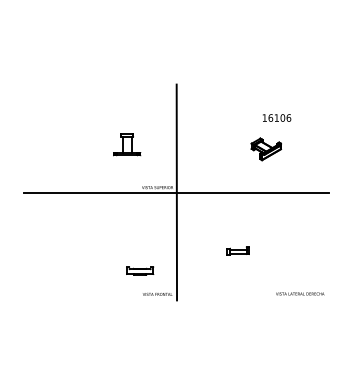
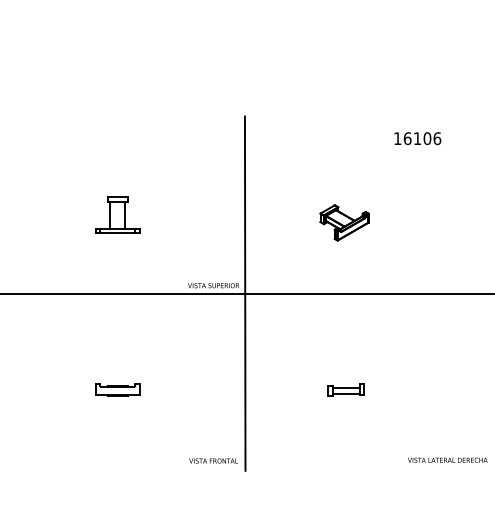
text: (277, 117) -> (418, 137), moved
part: (127, 144) -> (118, 214), moved
part: (265, 149) -> (343, 223), moved
part: (140, 270) -> (118, 388), moved

